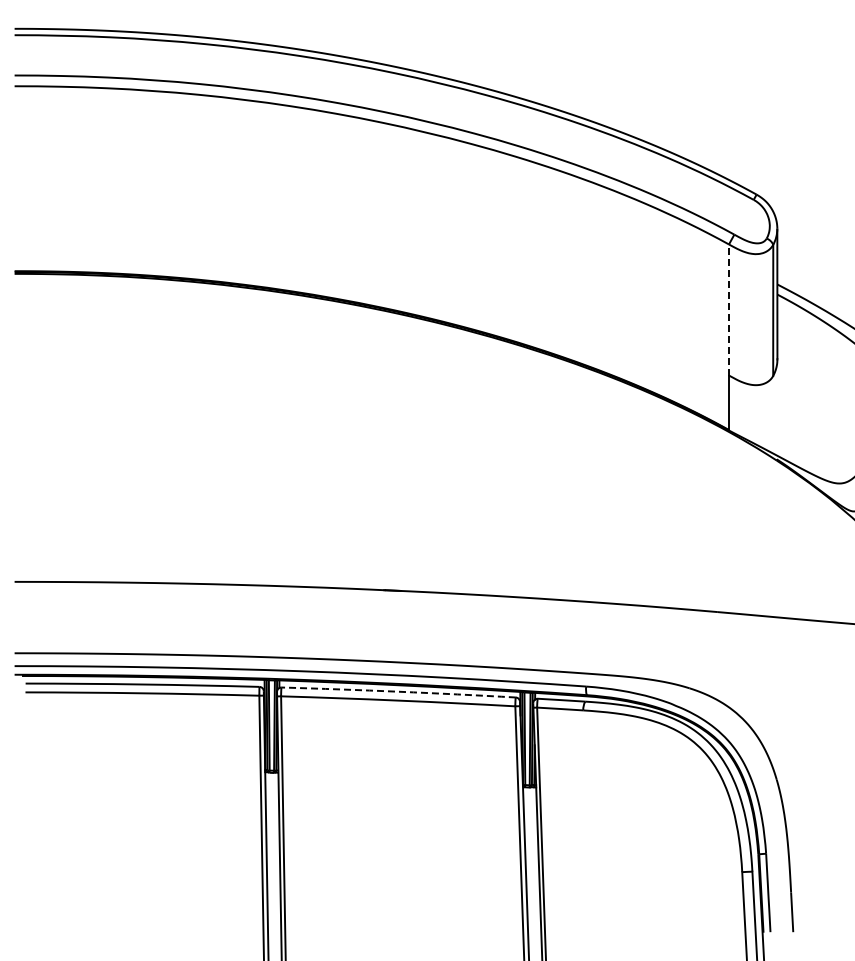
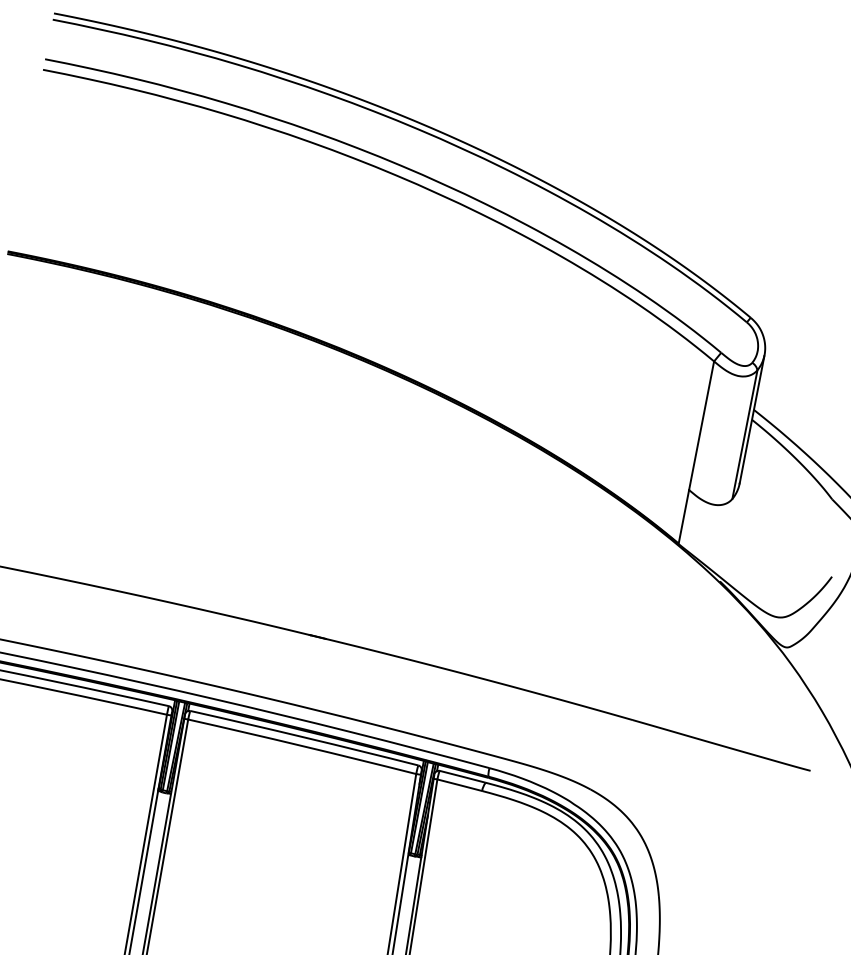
line: (729, 310) -> (701, 426), dashed -> solid
arc: (398, 691) -> (304, 737), dashed -> solid

